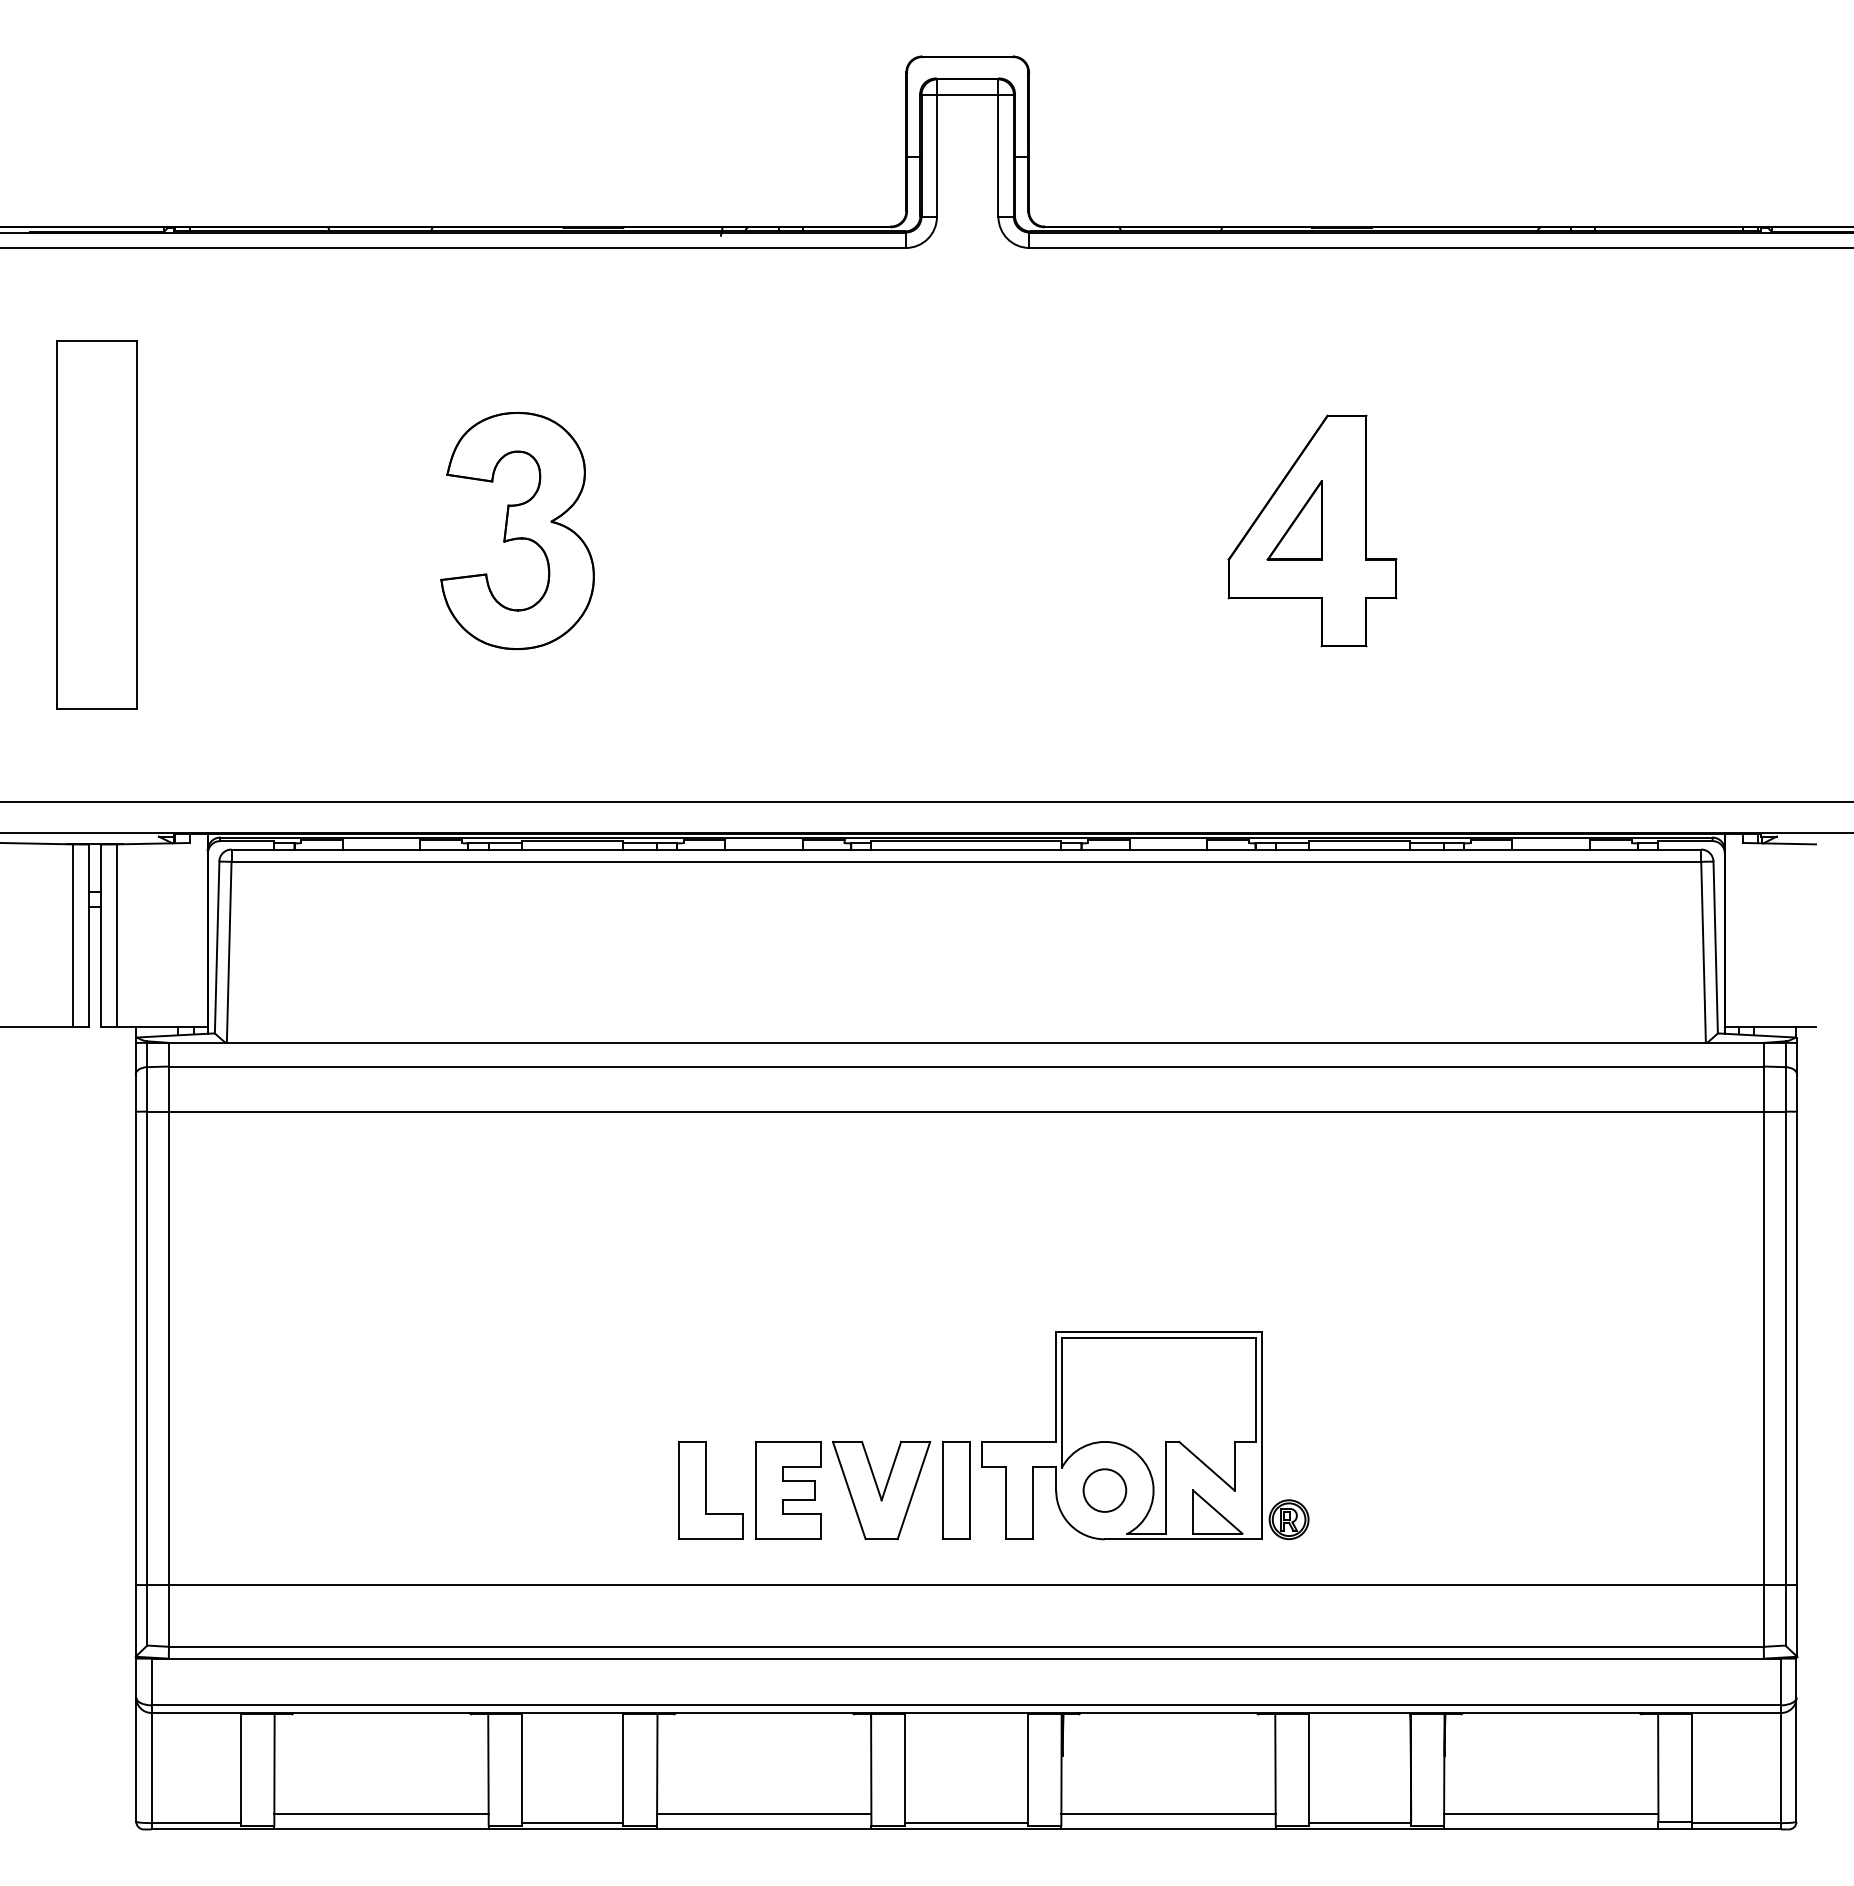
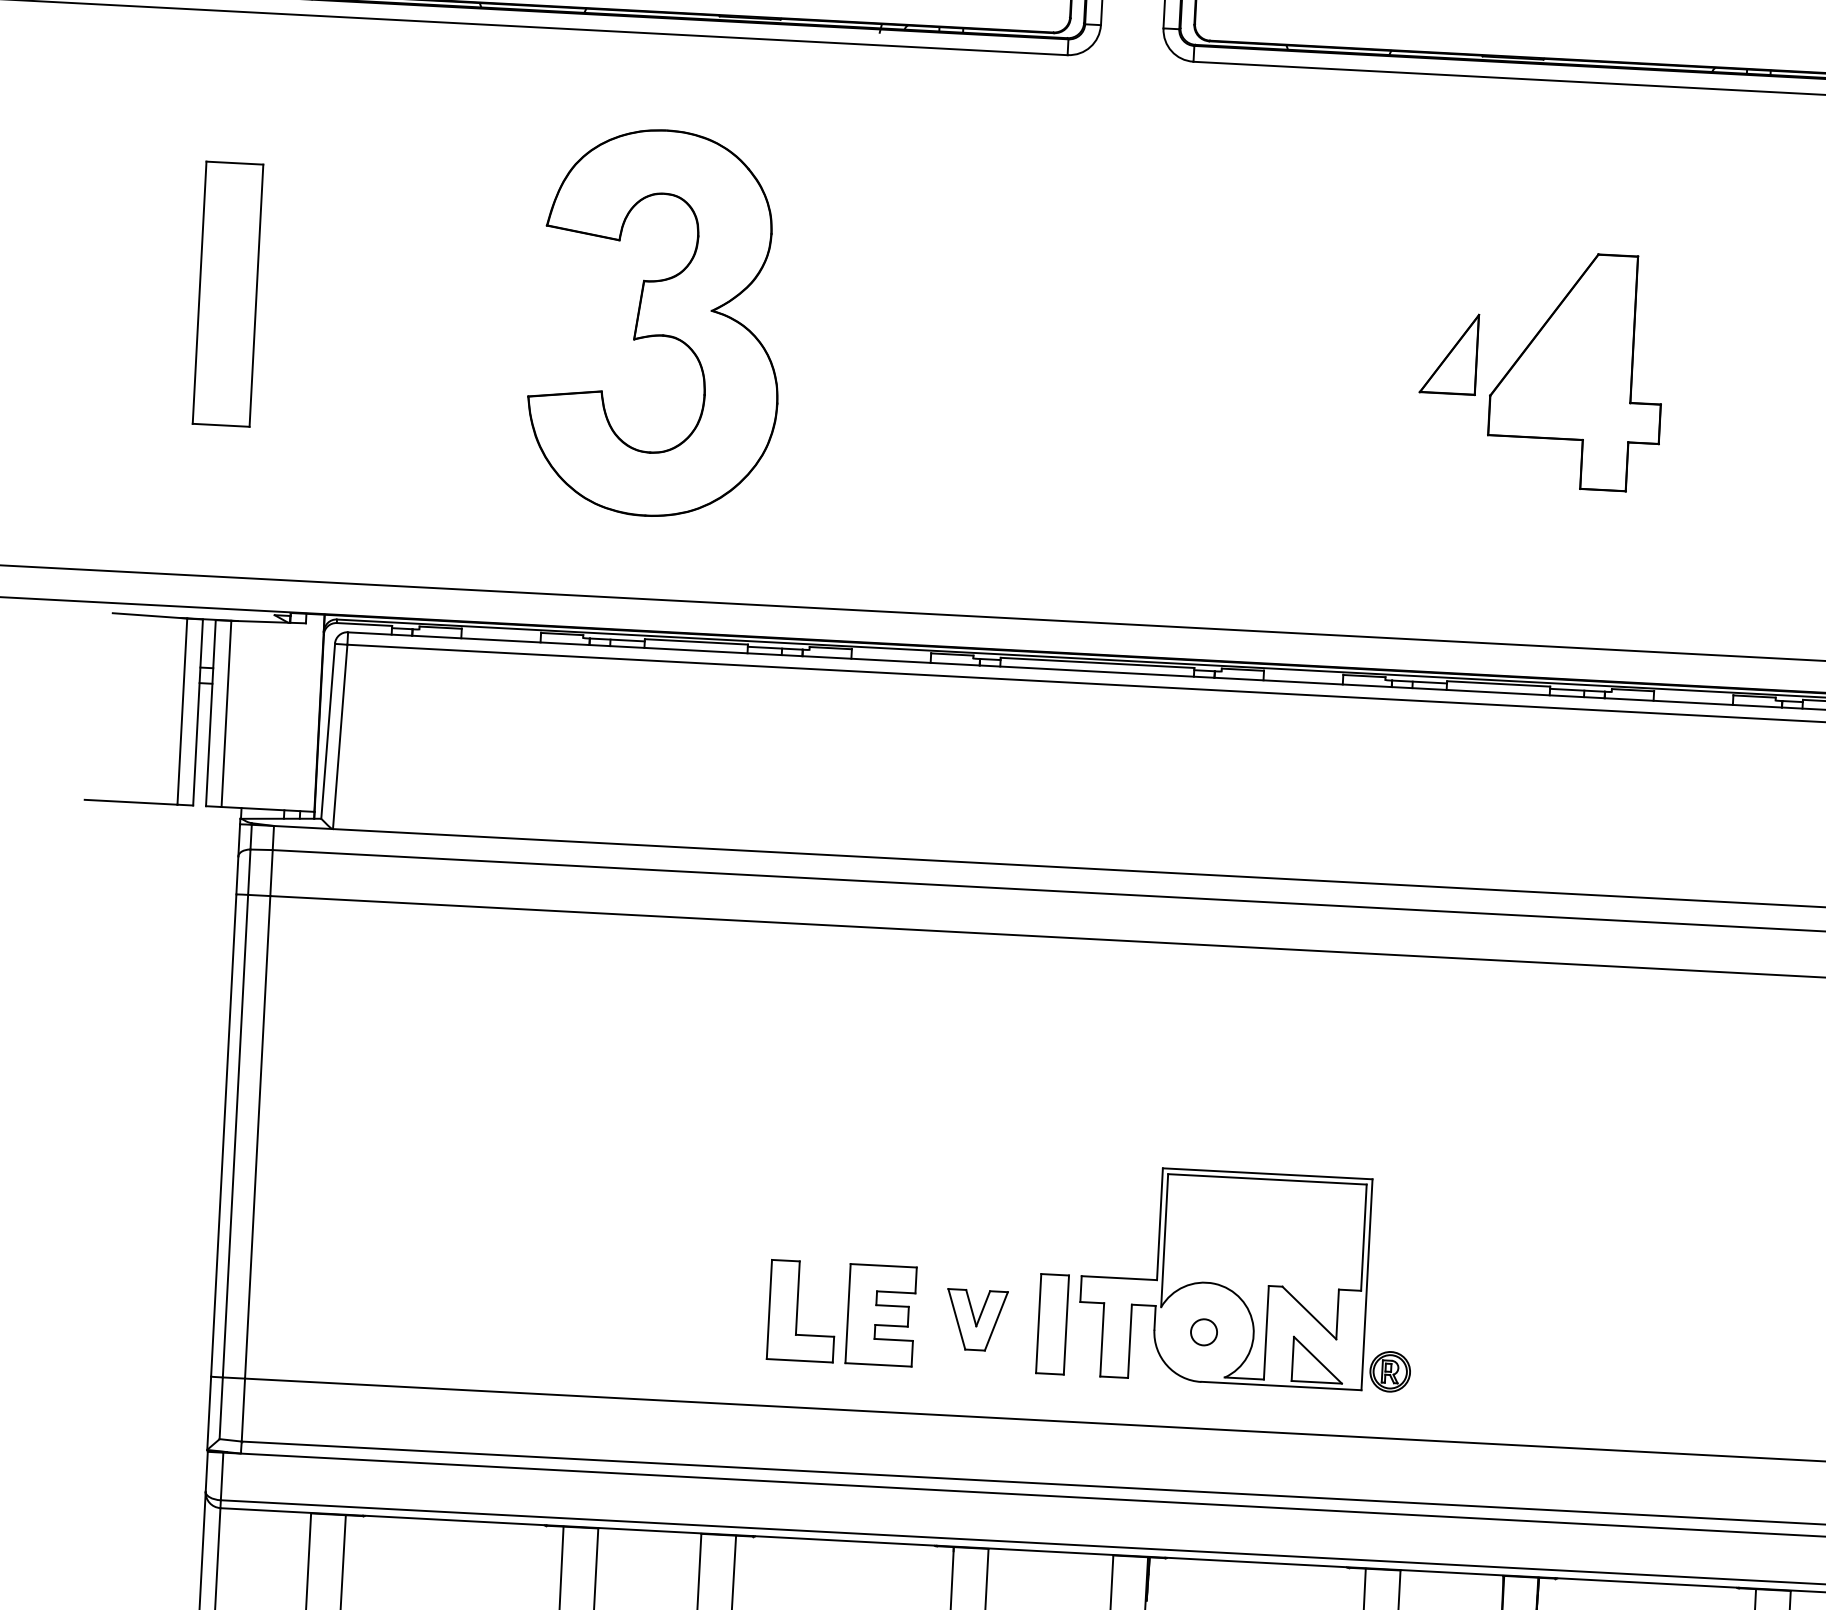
part: (96, 524) -> (227, 293), size x0.7
part: (517, 530) -> (656, 322), size x1.6
part: (1312, 530) -> (1577, 370), moved
part: (881, 1490) -> (976, 1320), size x0.6
circle: (1104, 1490) -> (1203, 1332), size x0.6

